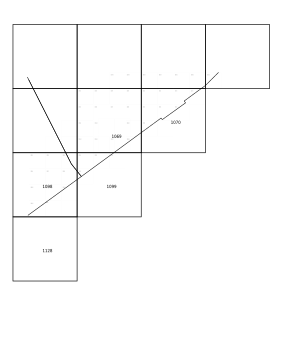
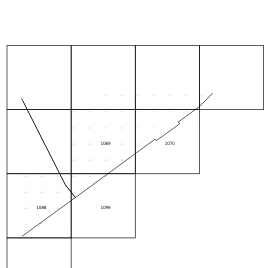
text: (116, 135) -> (105, 142), moved

